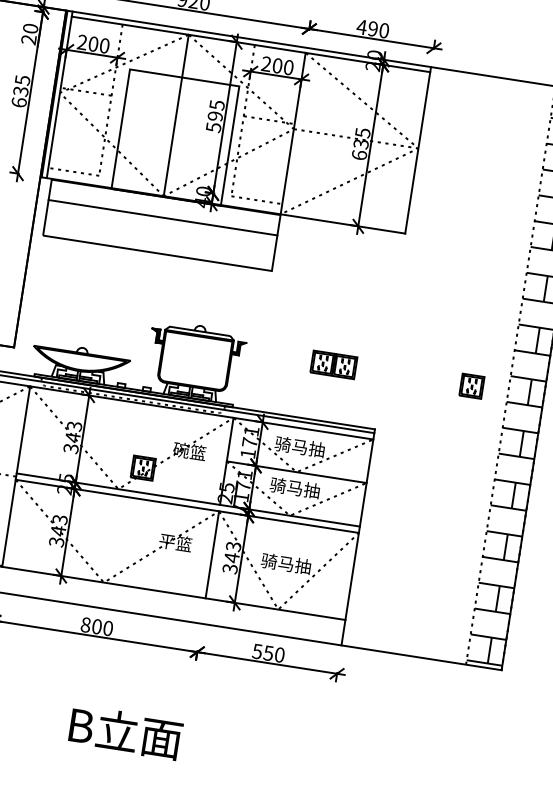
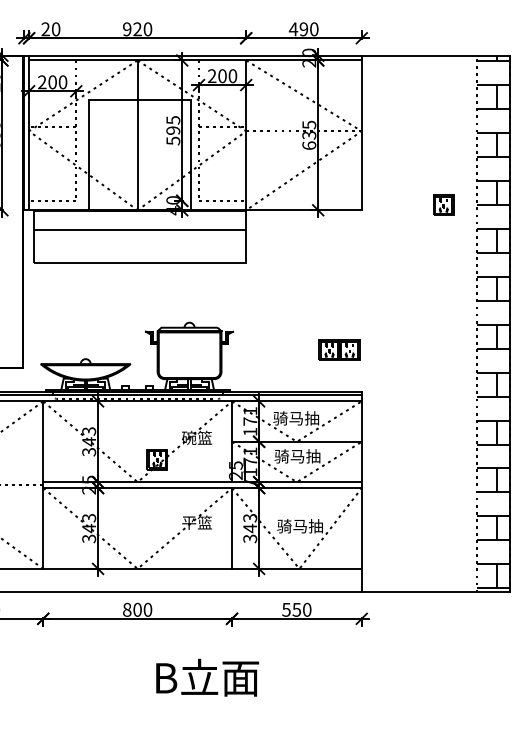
part: (333, 364) -> (339, 349), moved
part: (471, 385) -> (443, 204), moved
text: (125, 732) -> (207, 677), moved

